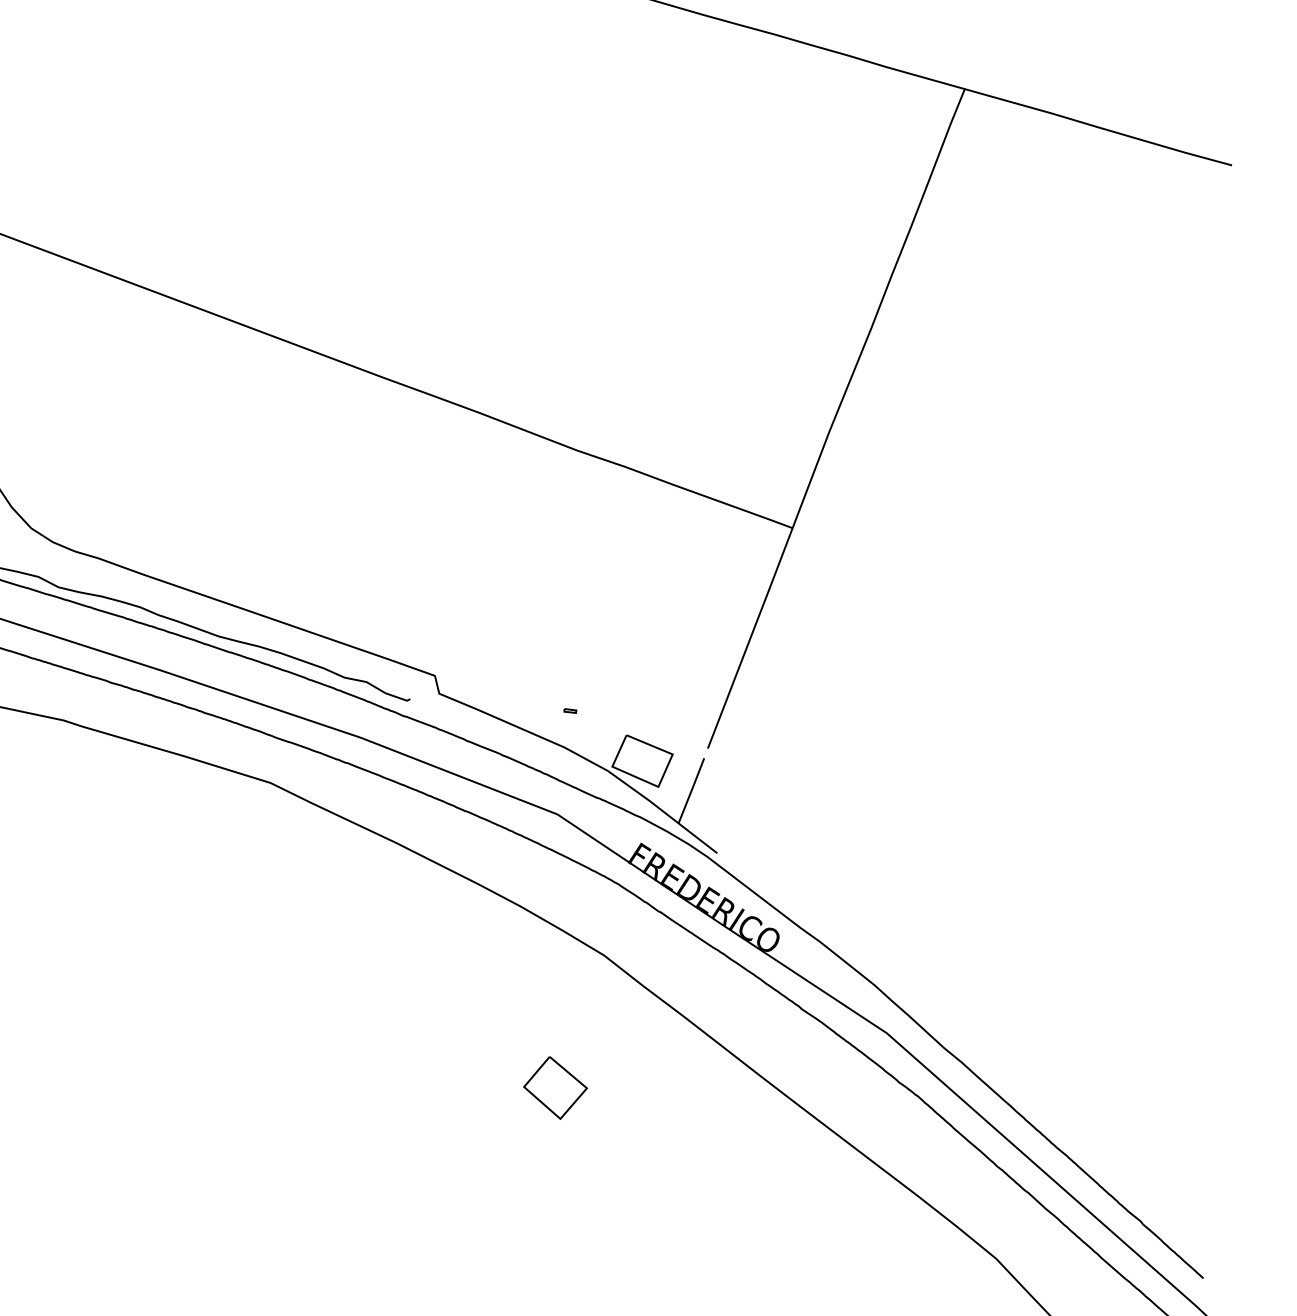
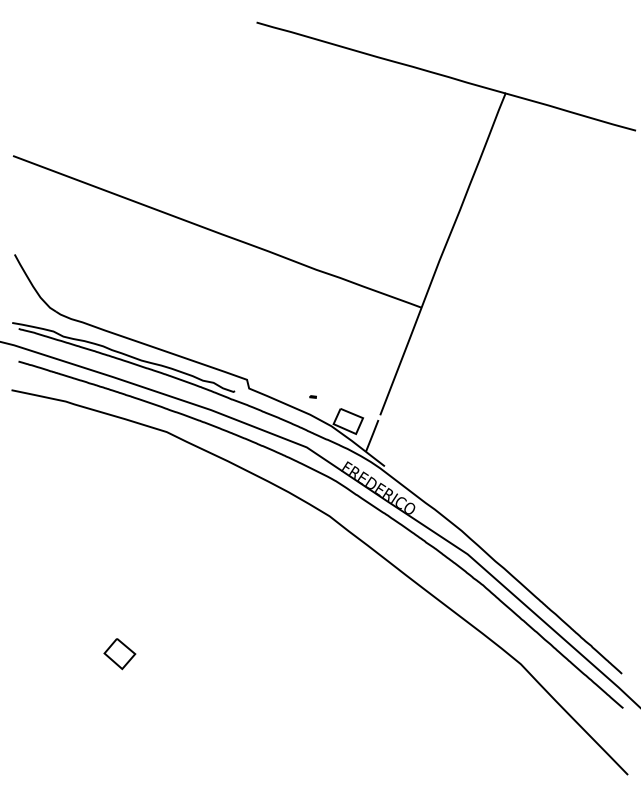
part: (554, 1089) -> (119, 654), moved

